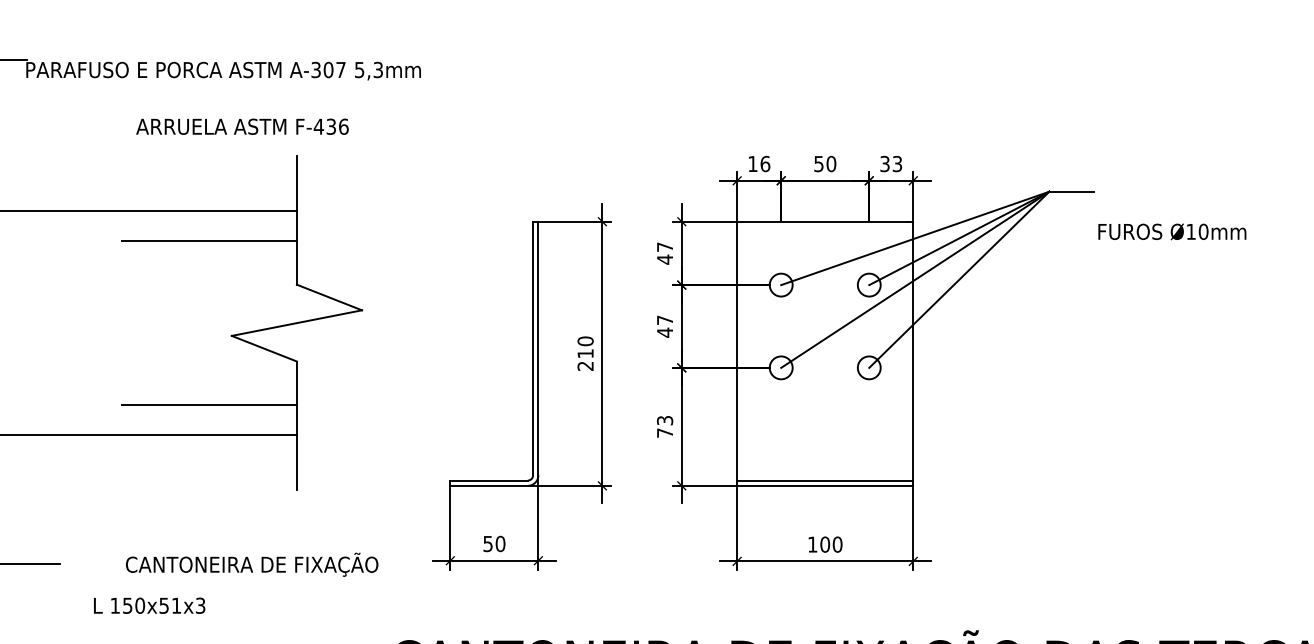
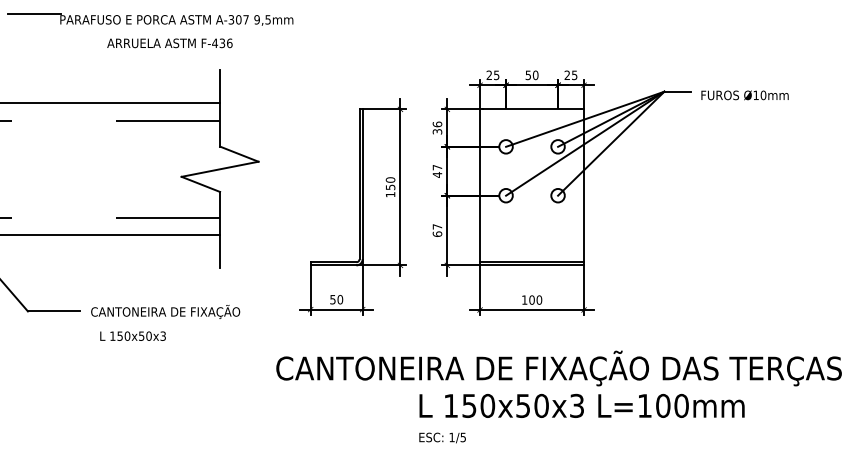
text: (368, 69) -> (262, 19), 5,3mm -> 9,5mm
text: (241, 127) -> (169, 43), moved
text: (758, 164) -> (492, 75), 16 -> 25
text: (890, 164) -> (570, 75), 33 -> 25
text: (1171, 232) -> (744, 95), moved
text: (665, 252) -> (437, 127), 47 -> 36
text: (585, 359) -> (390, 190), 210 -> 150
text: (665, 426) -> (437, 230), 73 -> 67
text: (251, 563) -> (165, 311), moved
text: (175, 604) -> (148, 335), 150x51x3 -> 150x50x3

